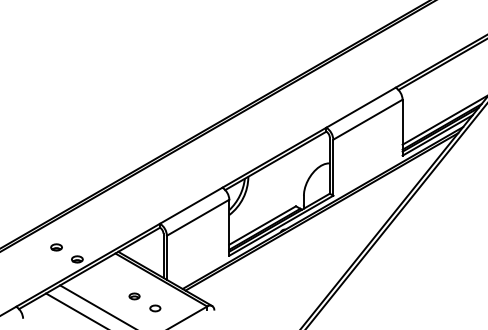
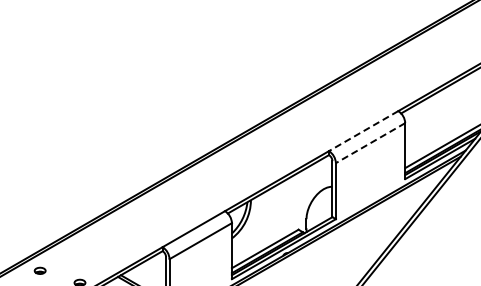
line: (360, 107) -> (363, 130), solid -> dashed
line: (367, 119) -> (370, 142), solid -> dashed
part: (56, 247) -> (40, 270), moved

